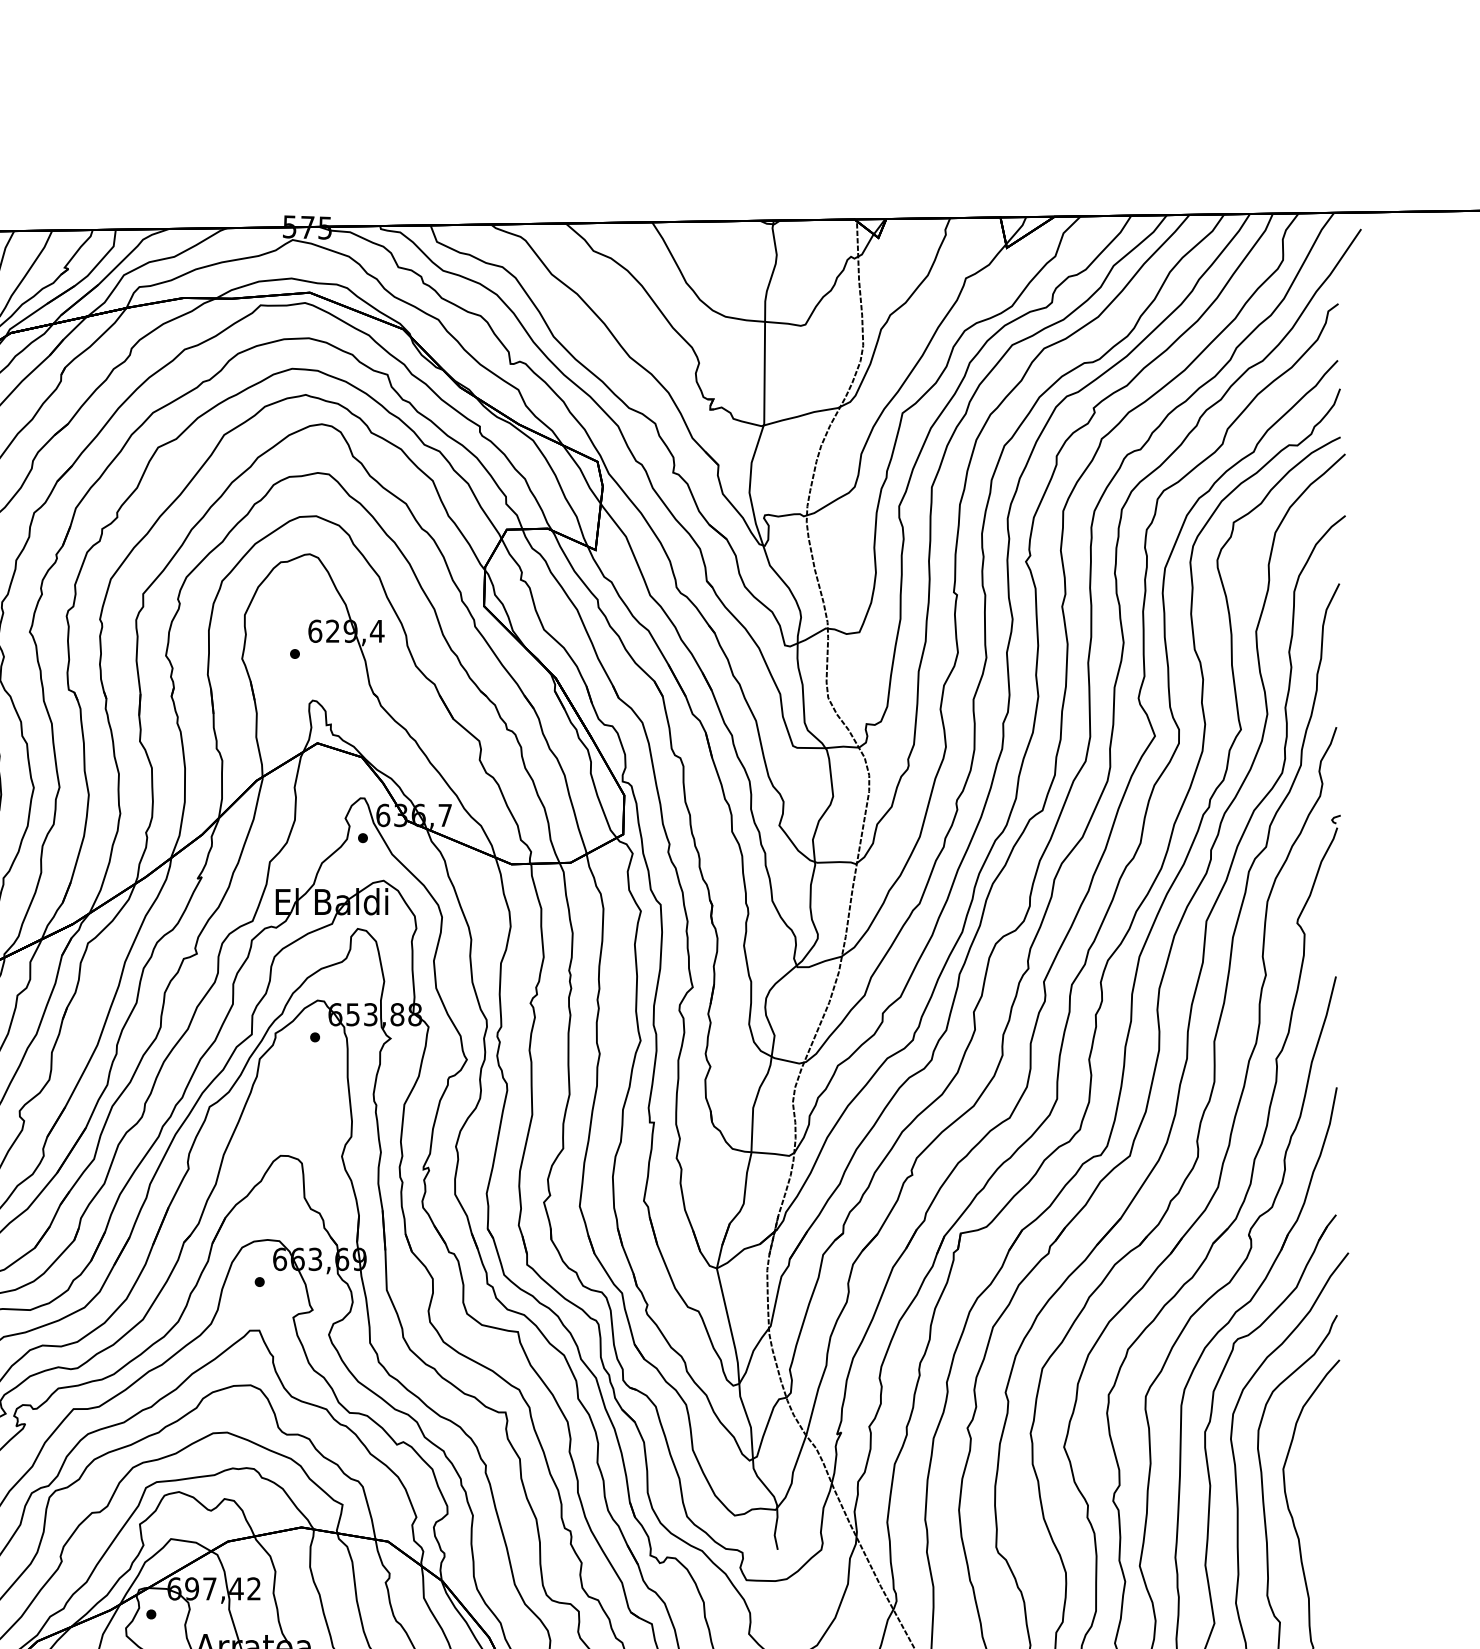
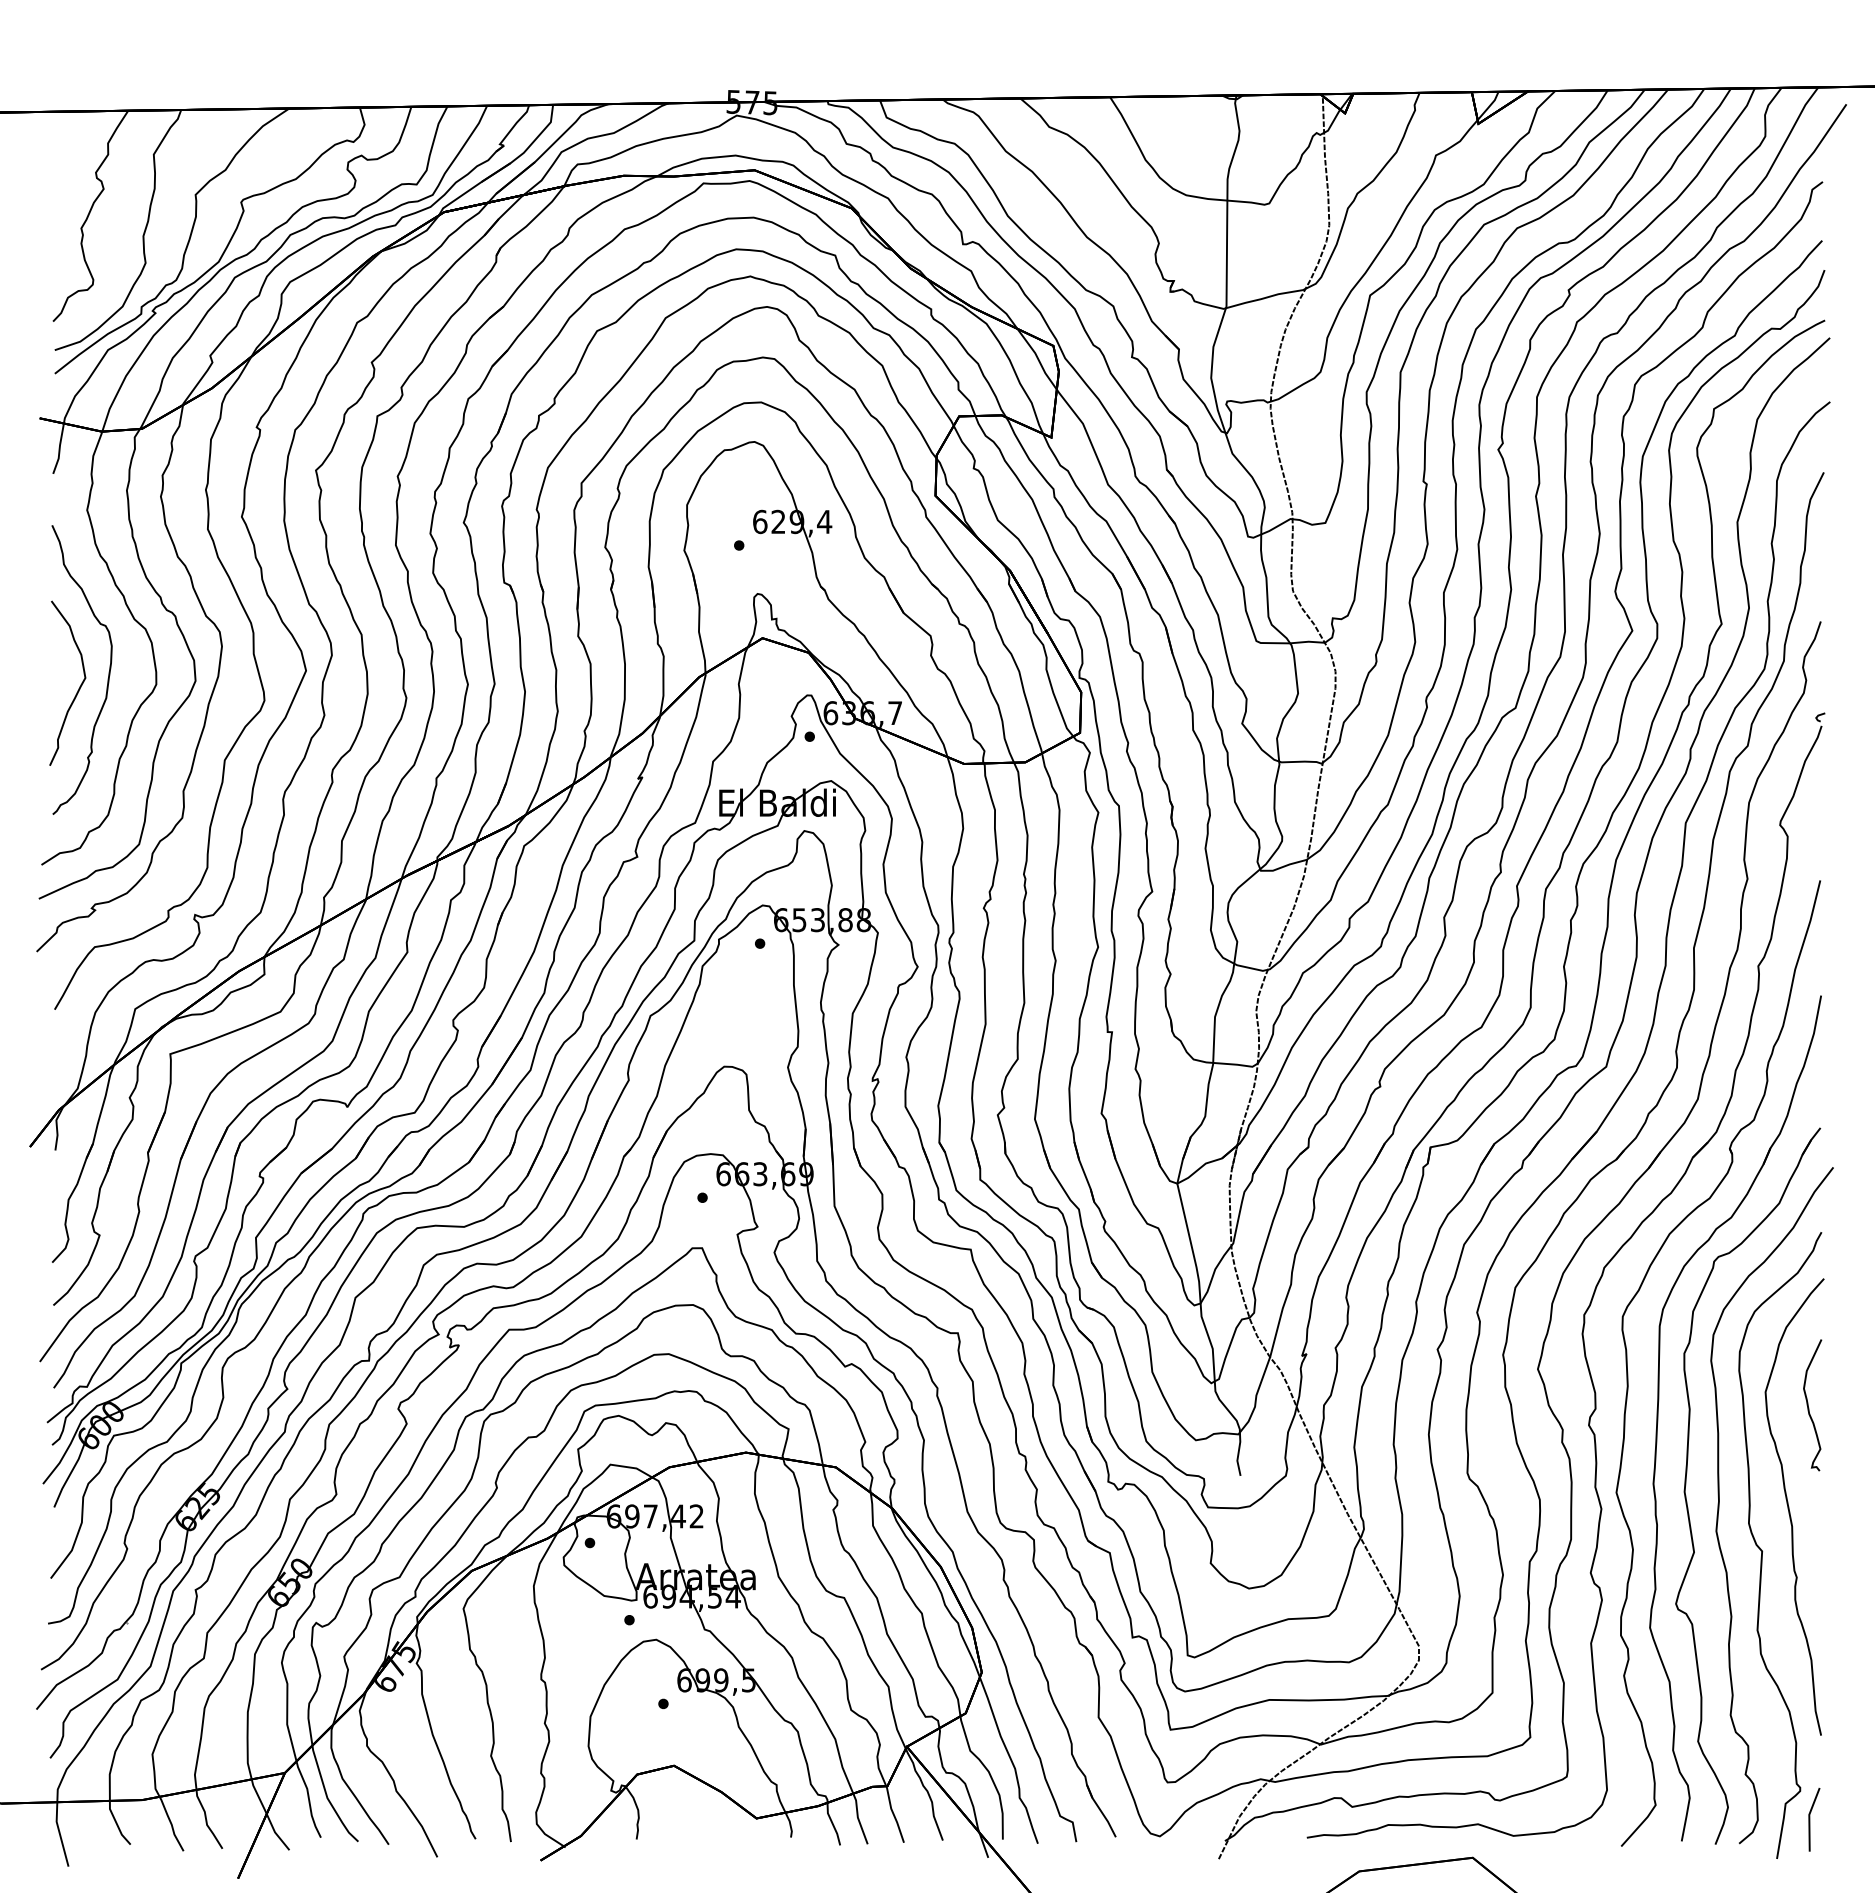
curve: (1324, 1482) -> (1808, 1405), added

